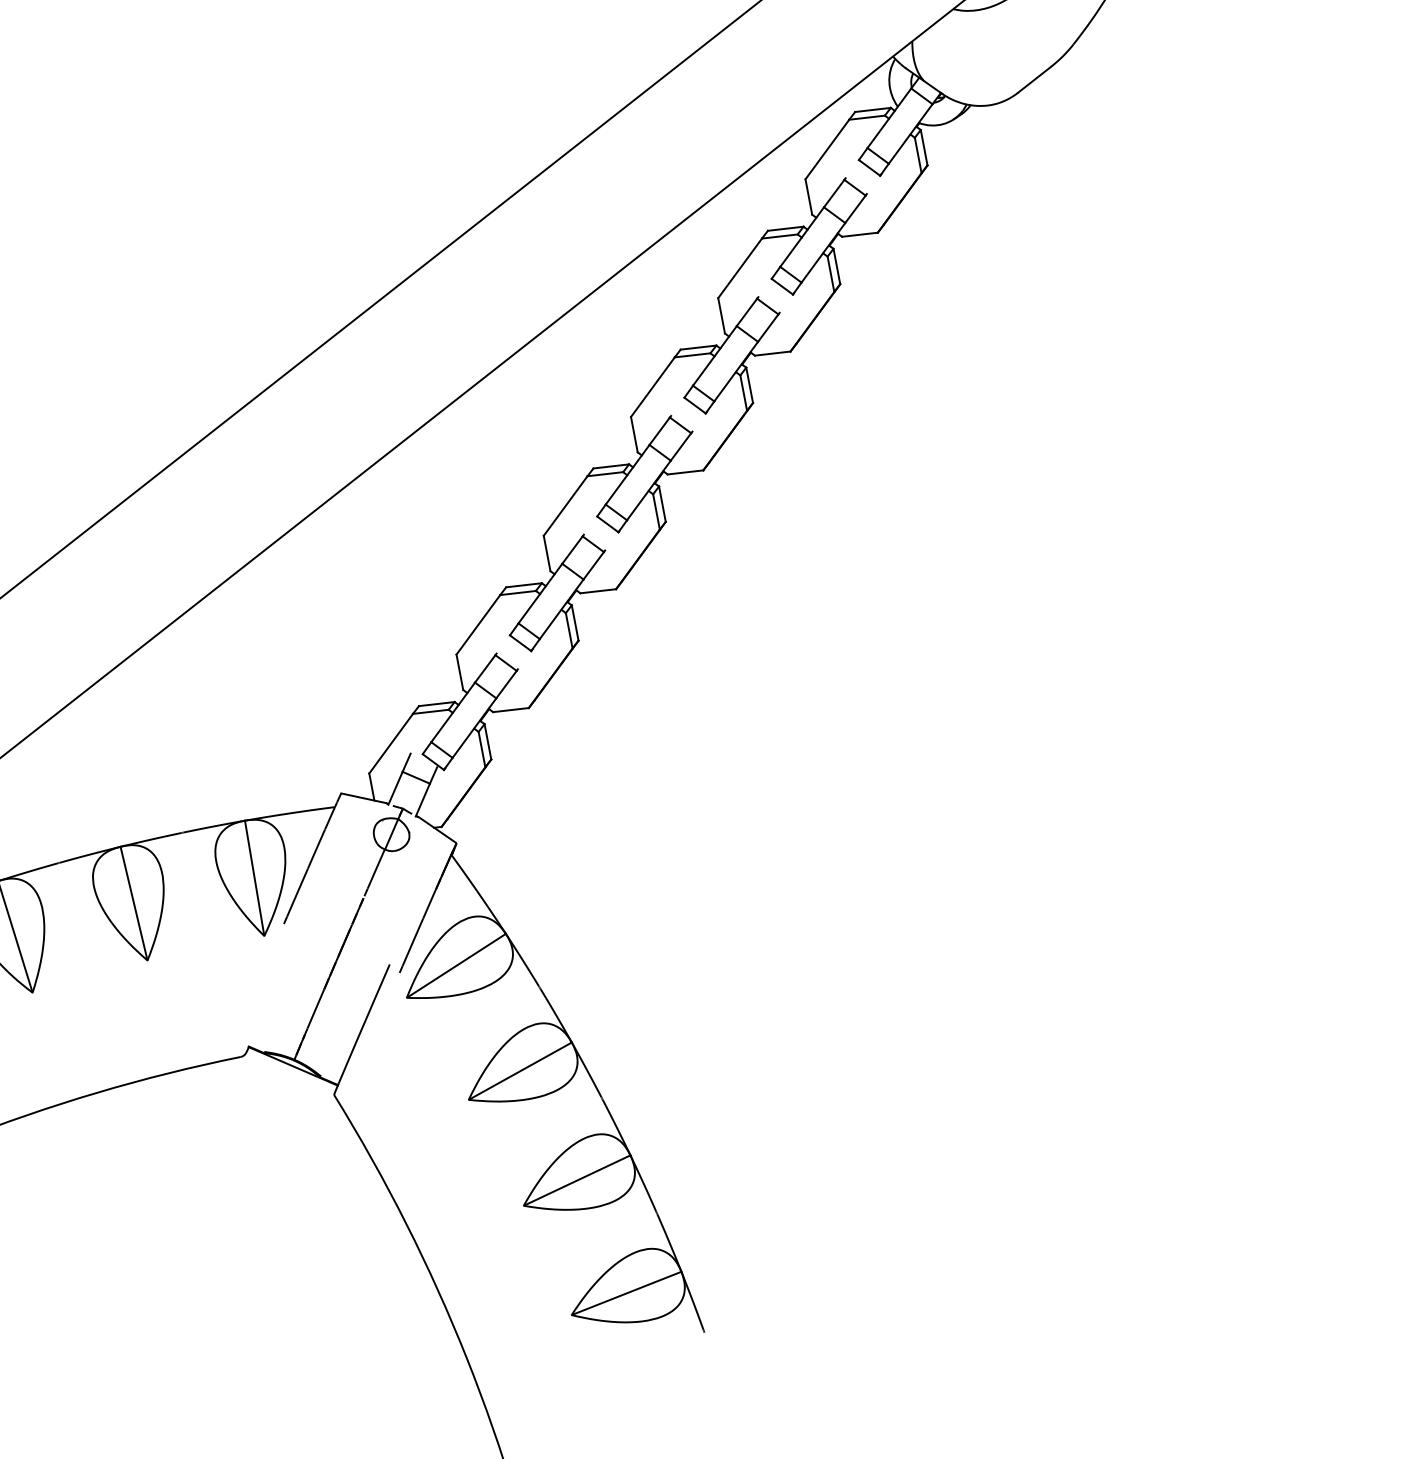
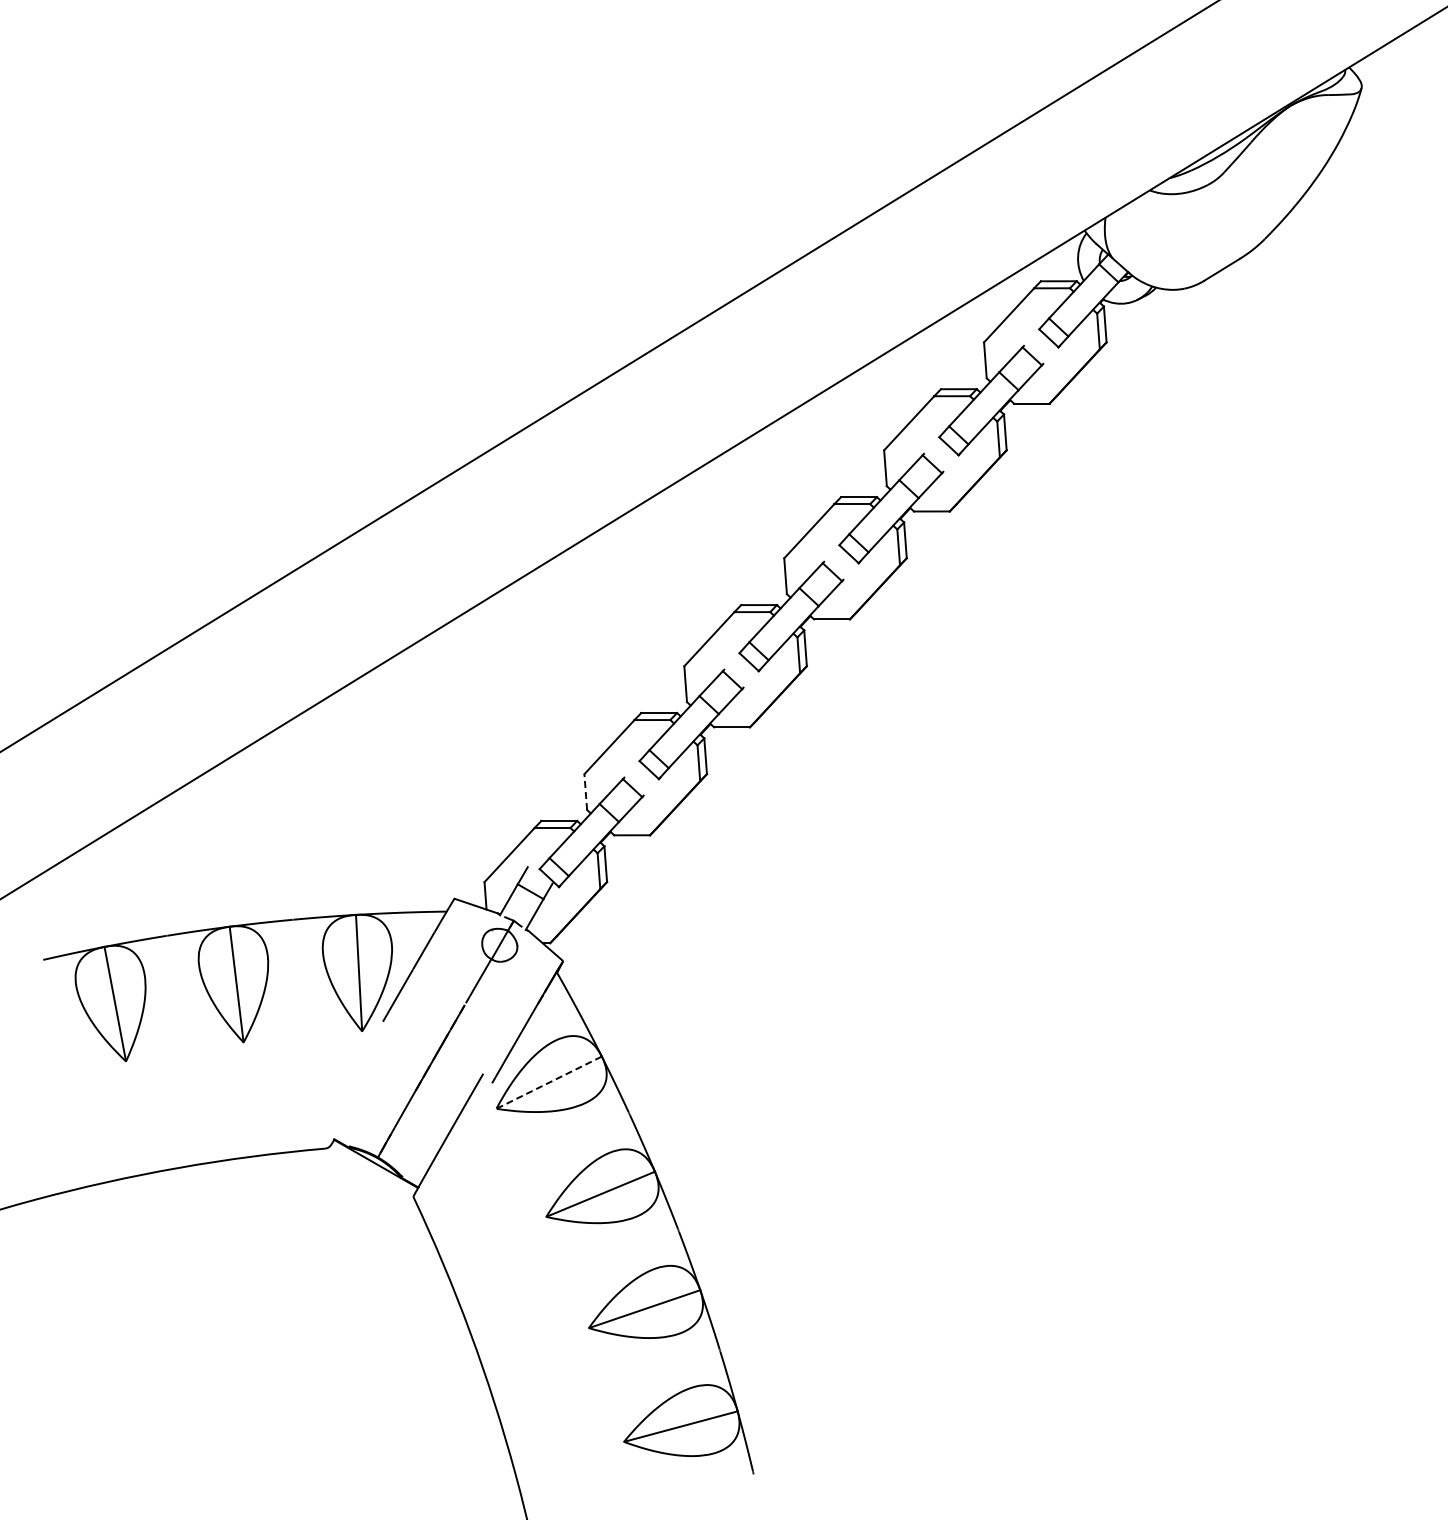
line: (459, 672) -> (585, 792), solid -> dashed
line: (456, 965) -> (549, 1082), solid -> dashed

